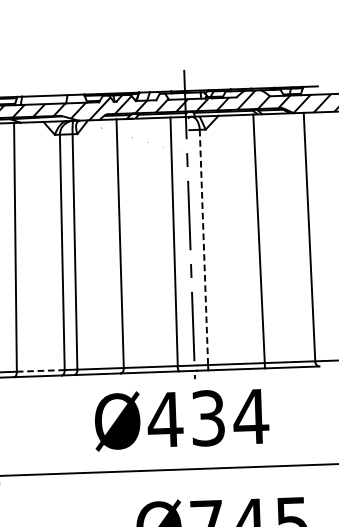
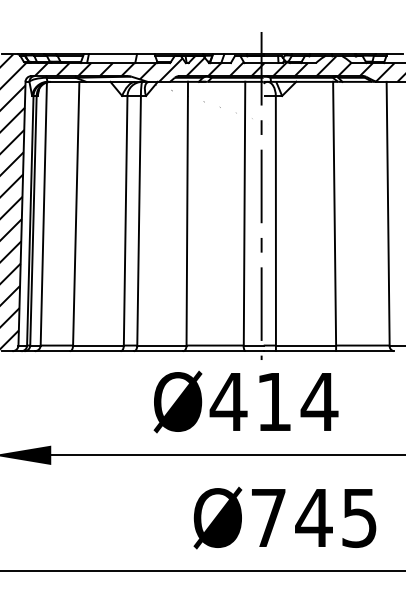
line: (203, 247) -> (275, 220), dashed -> solid
line: (40, 370) -> (98, 345), dashed -> solid
text: (208, 417) -> (274, 401), Ø434 -> Ø414

